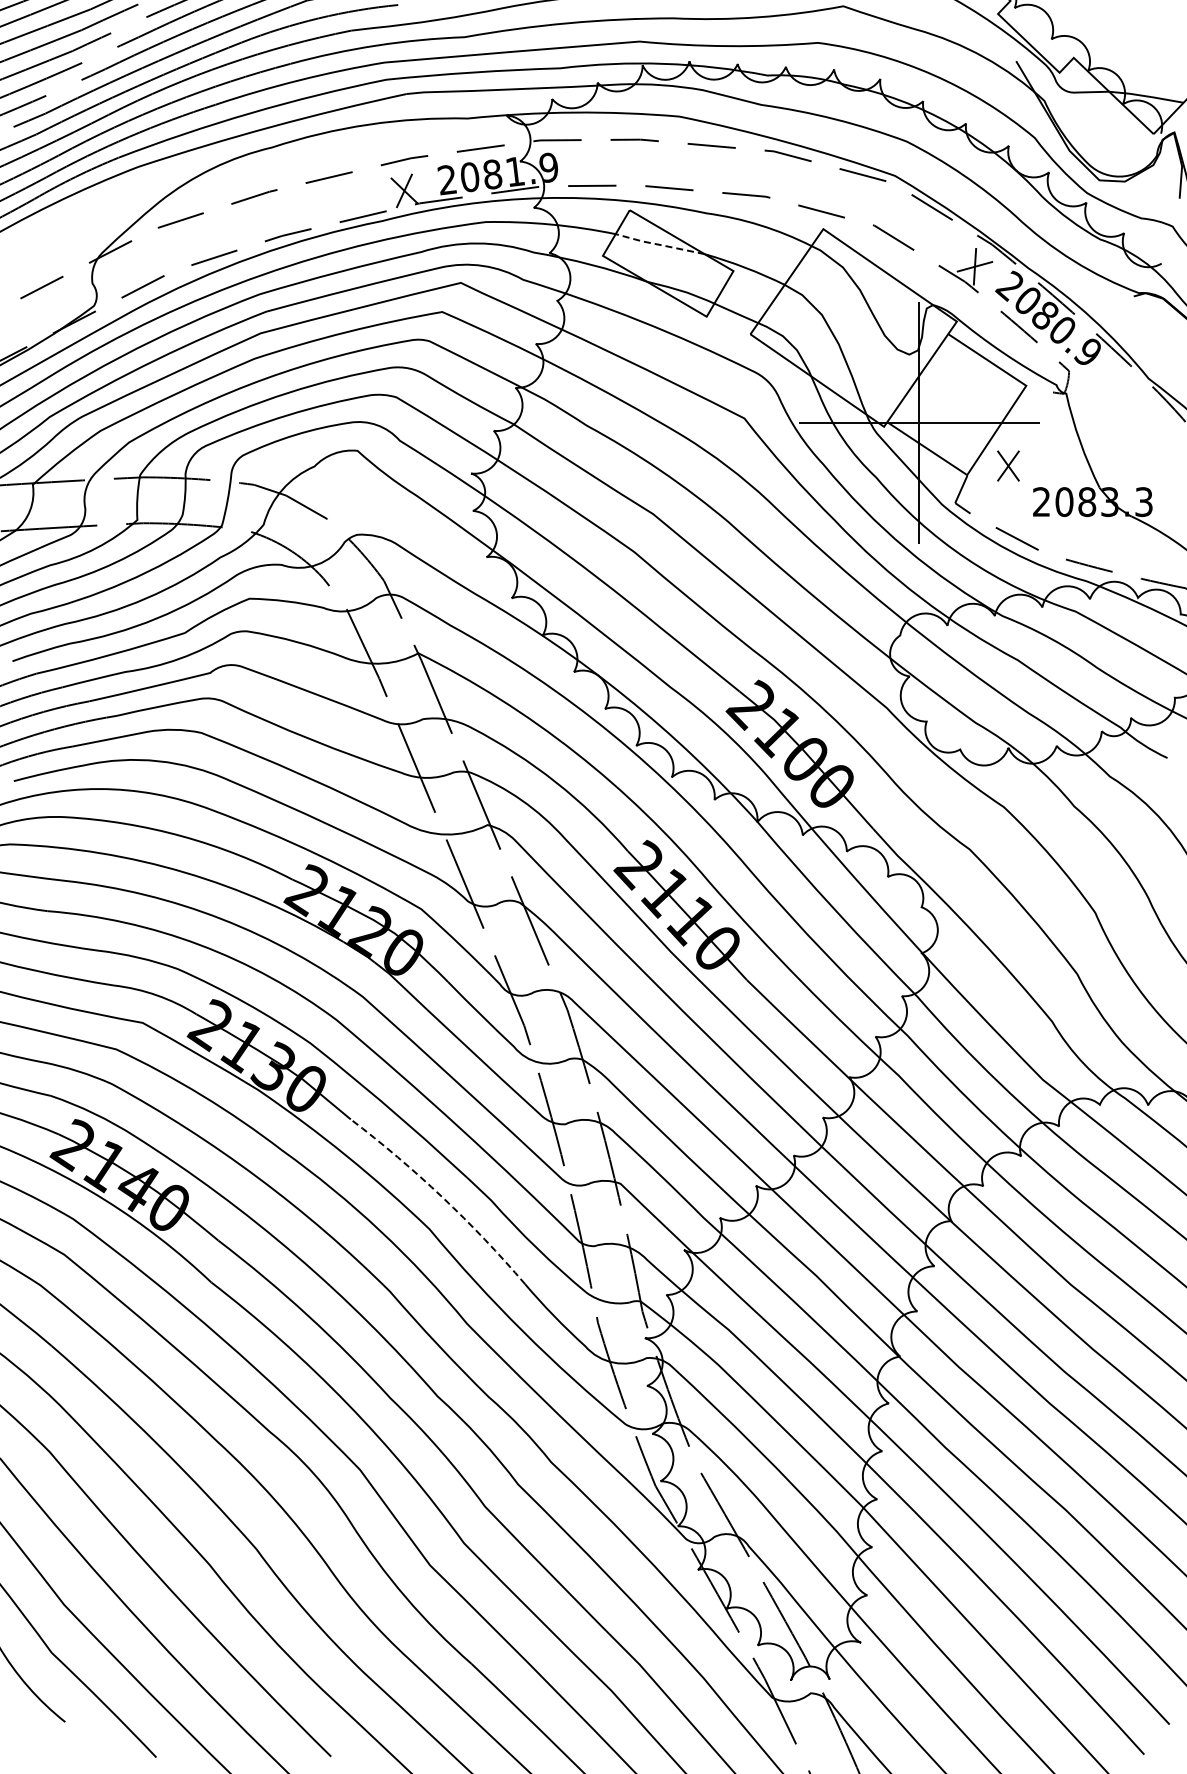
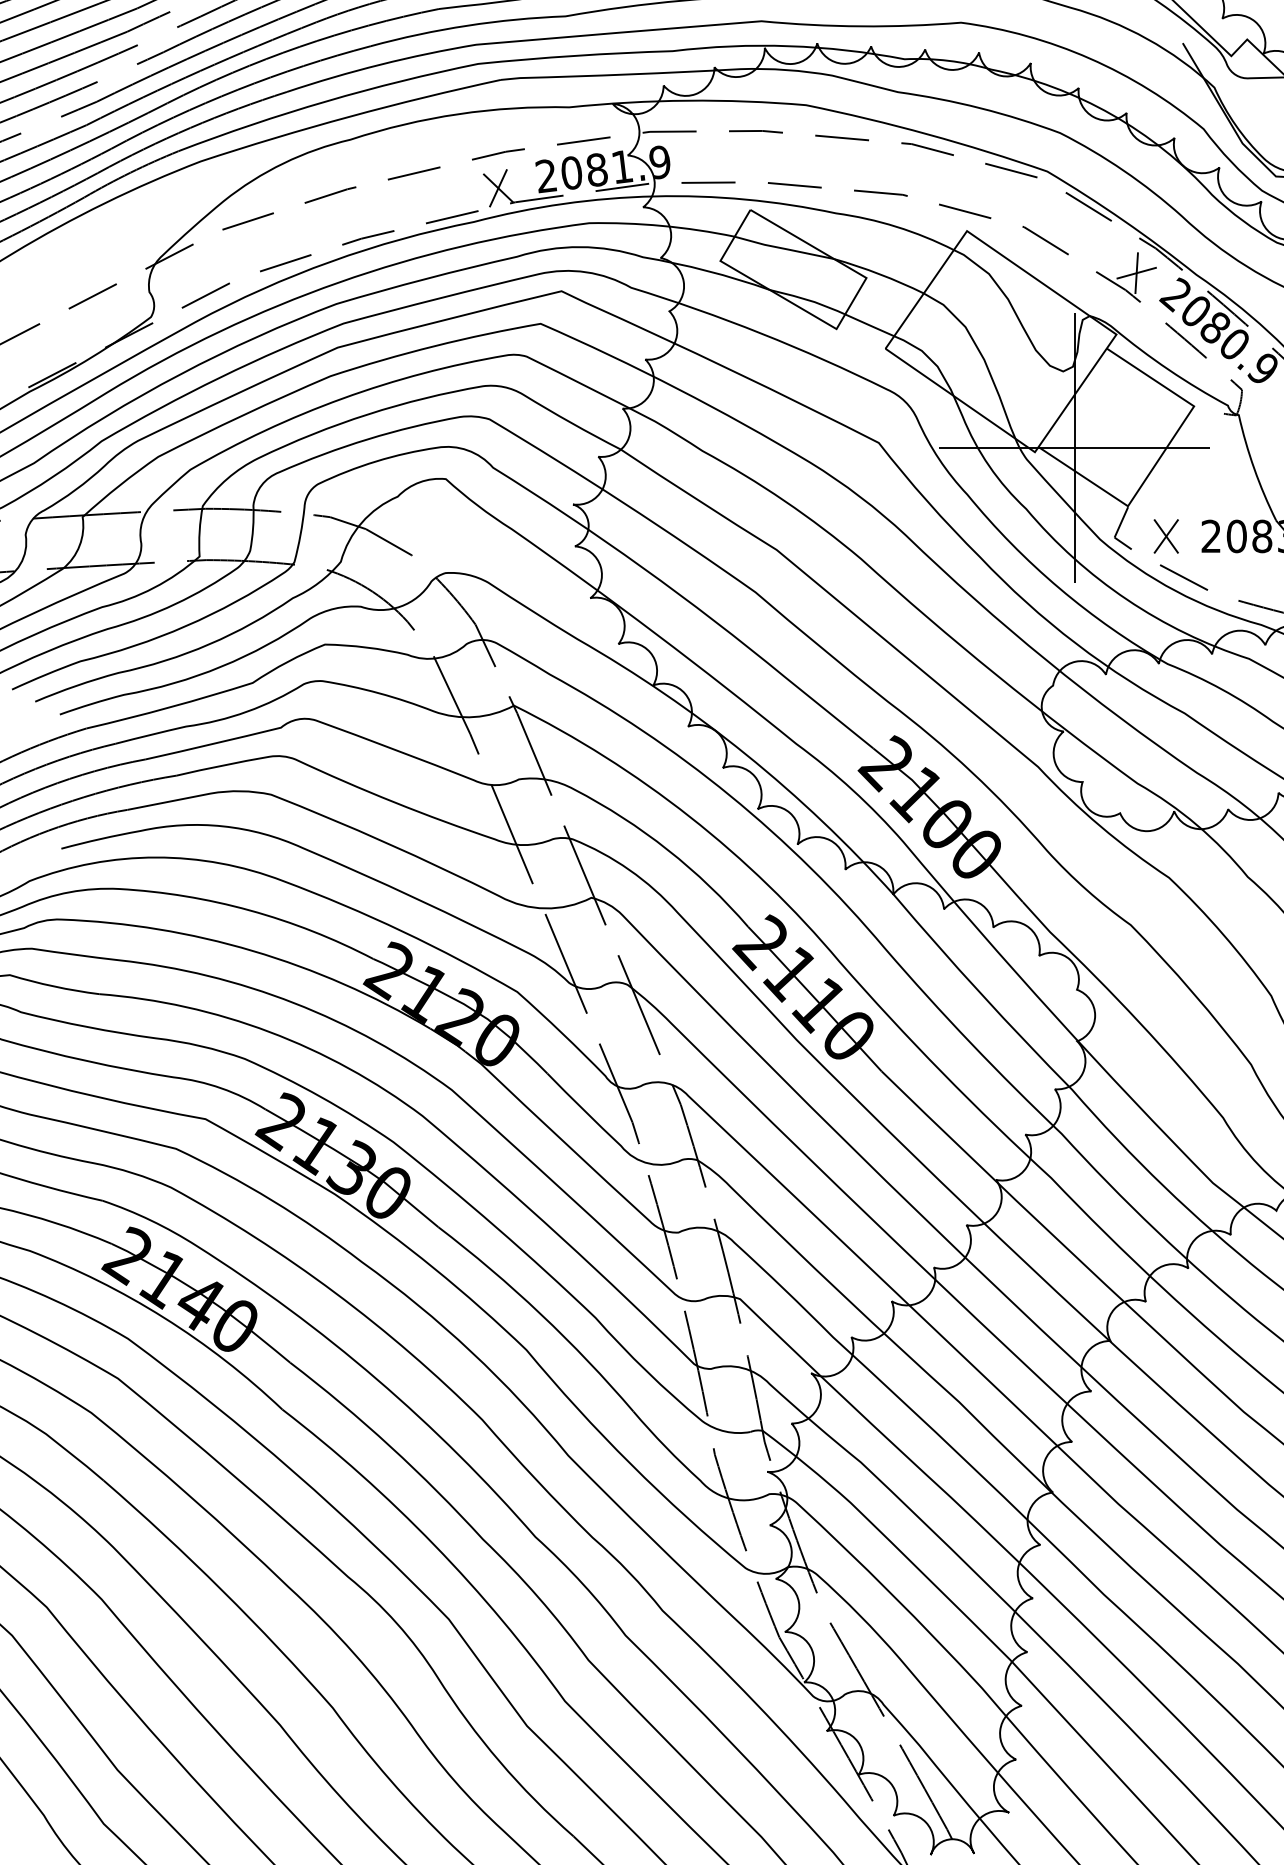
line: (659, 244) -> (783, 248), dashed -> solid
part: (1008, 465) -> (1166, 535), moved
line: (442, 1197) -> (540, 1314), dashed -> solid

